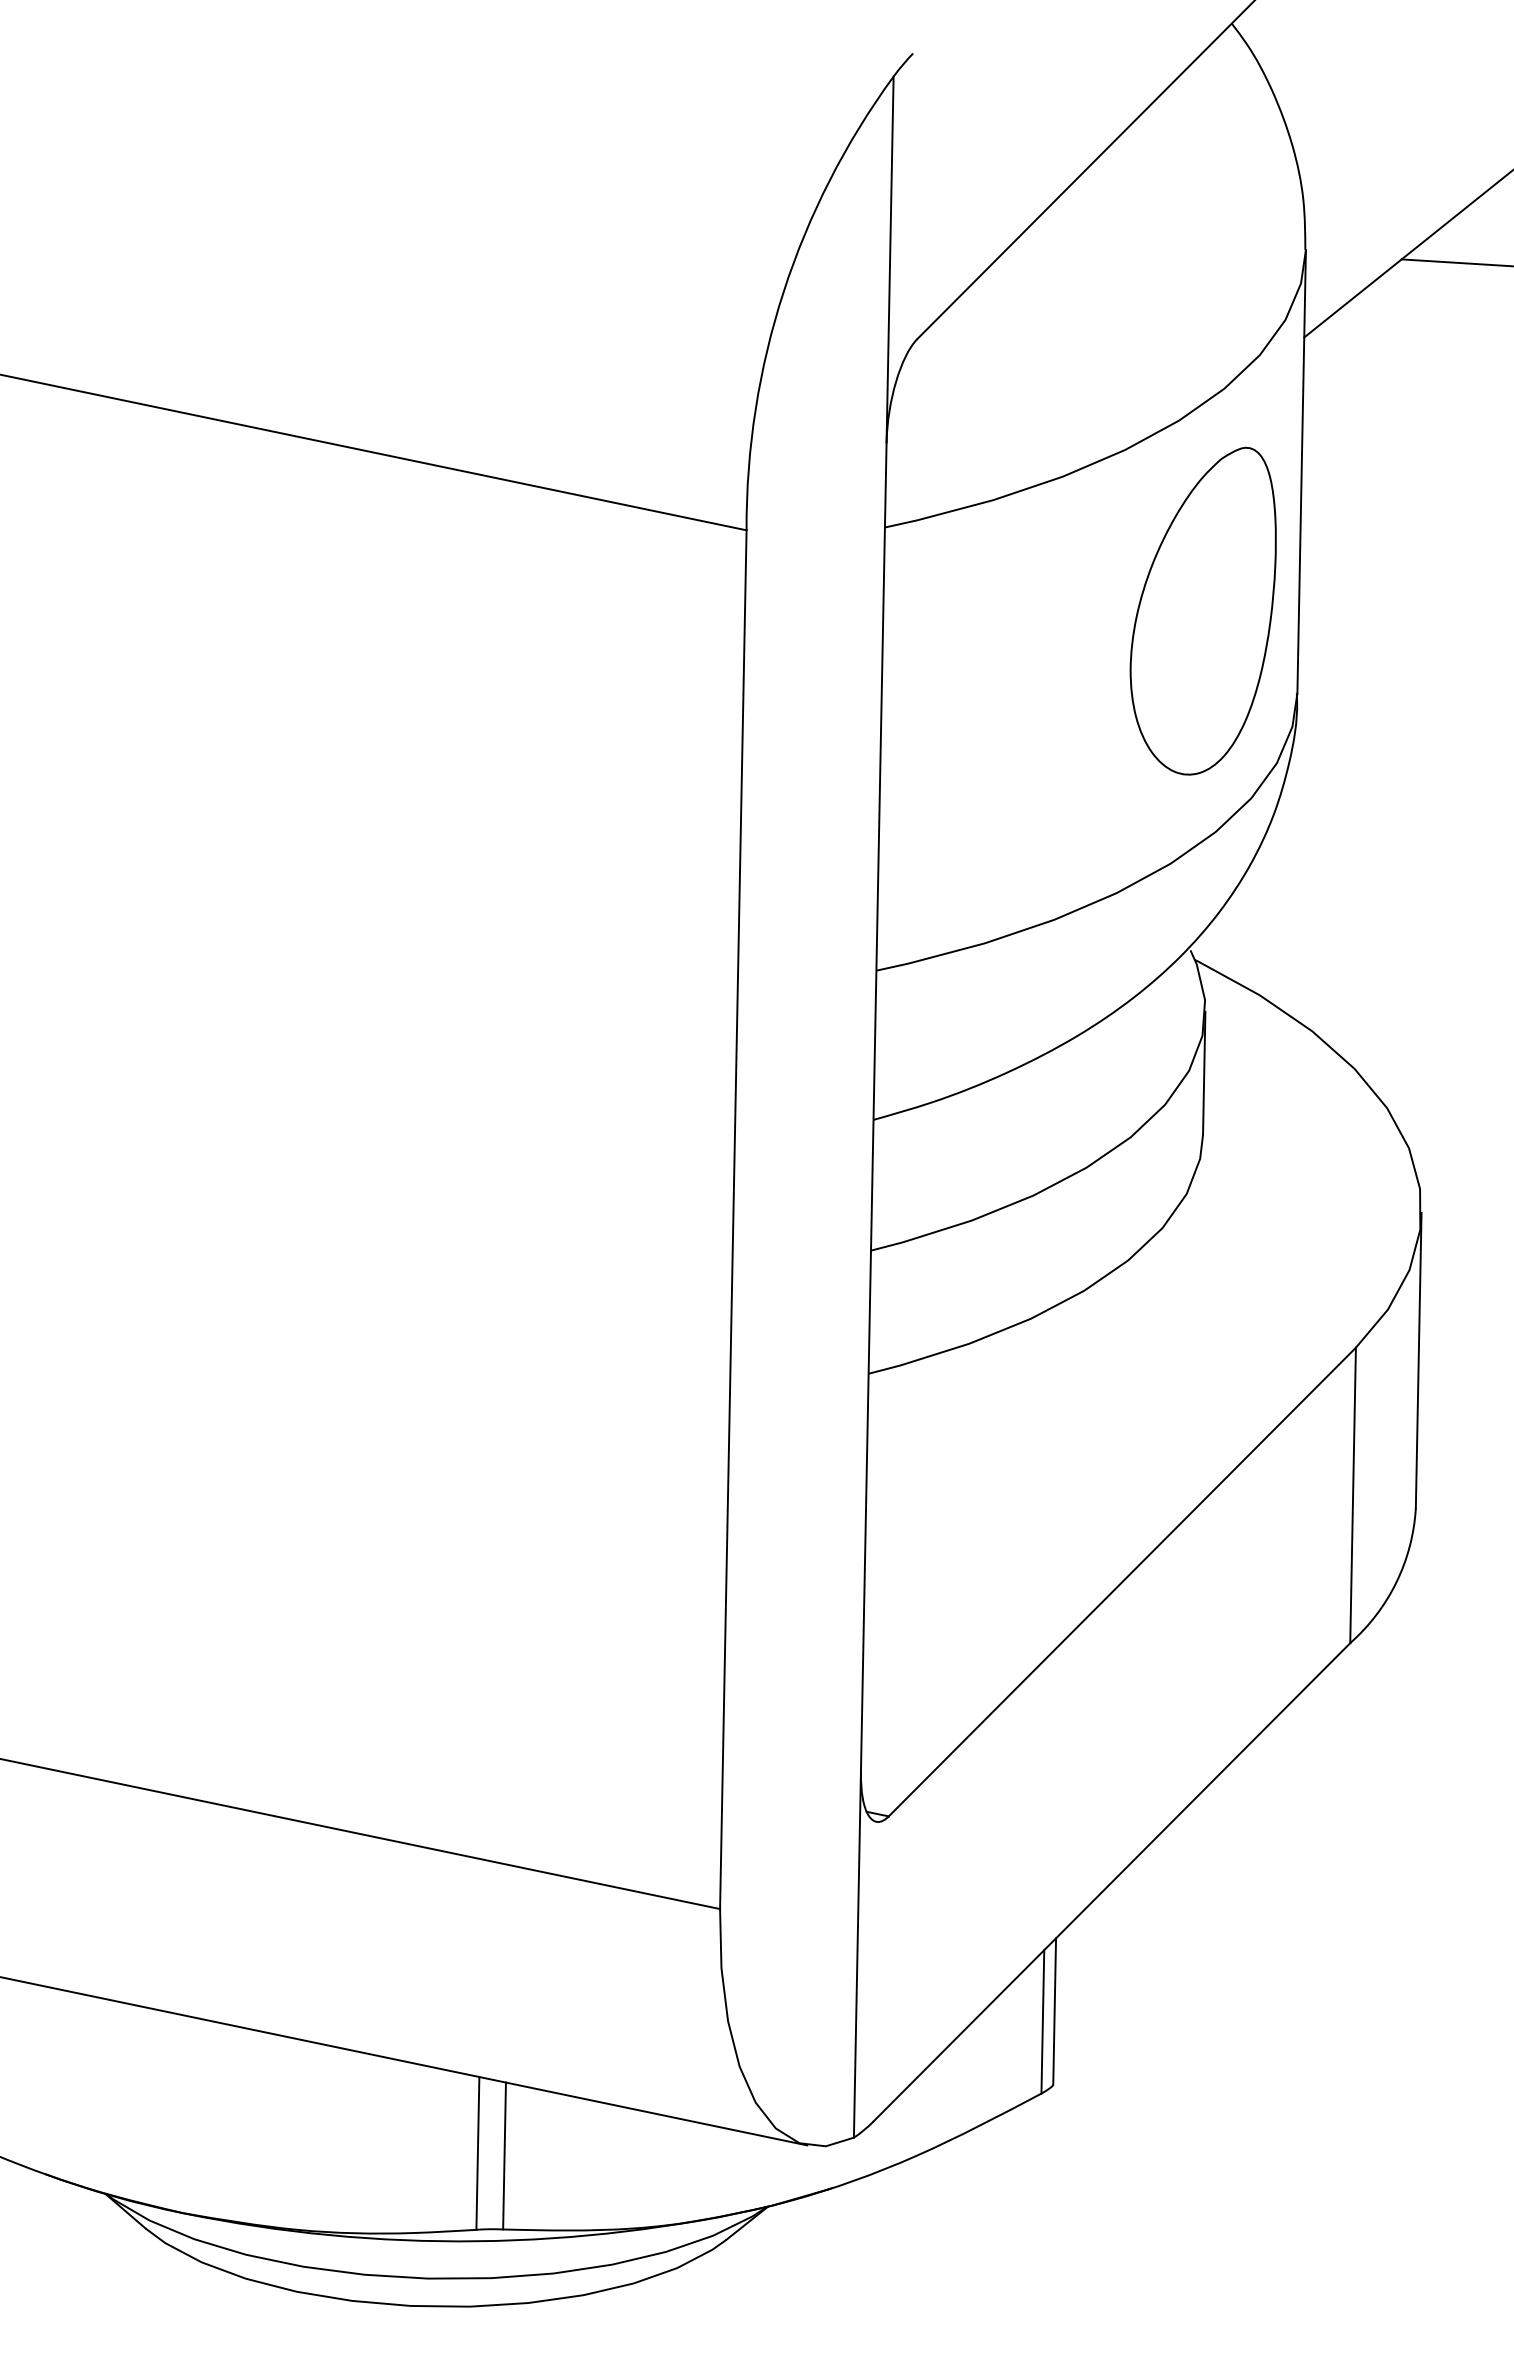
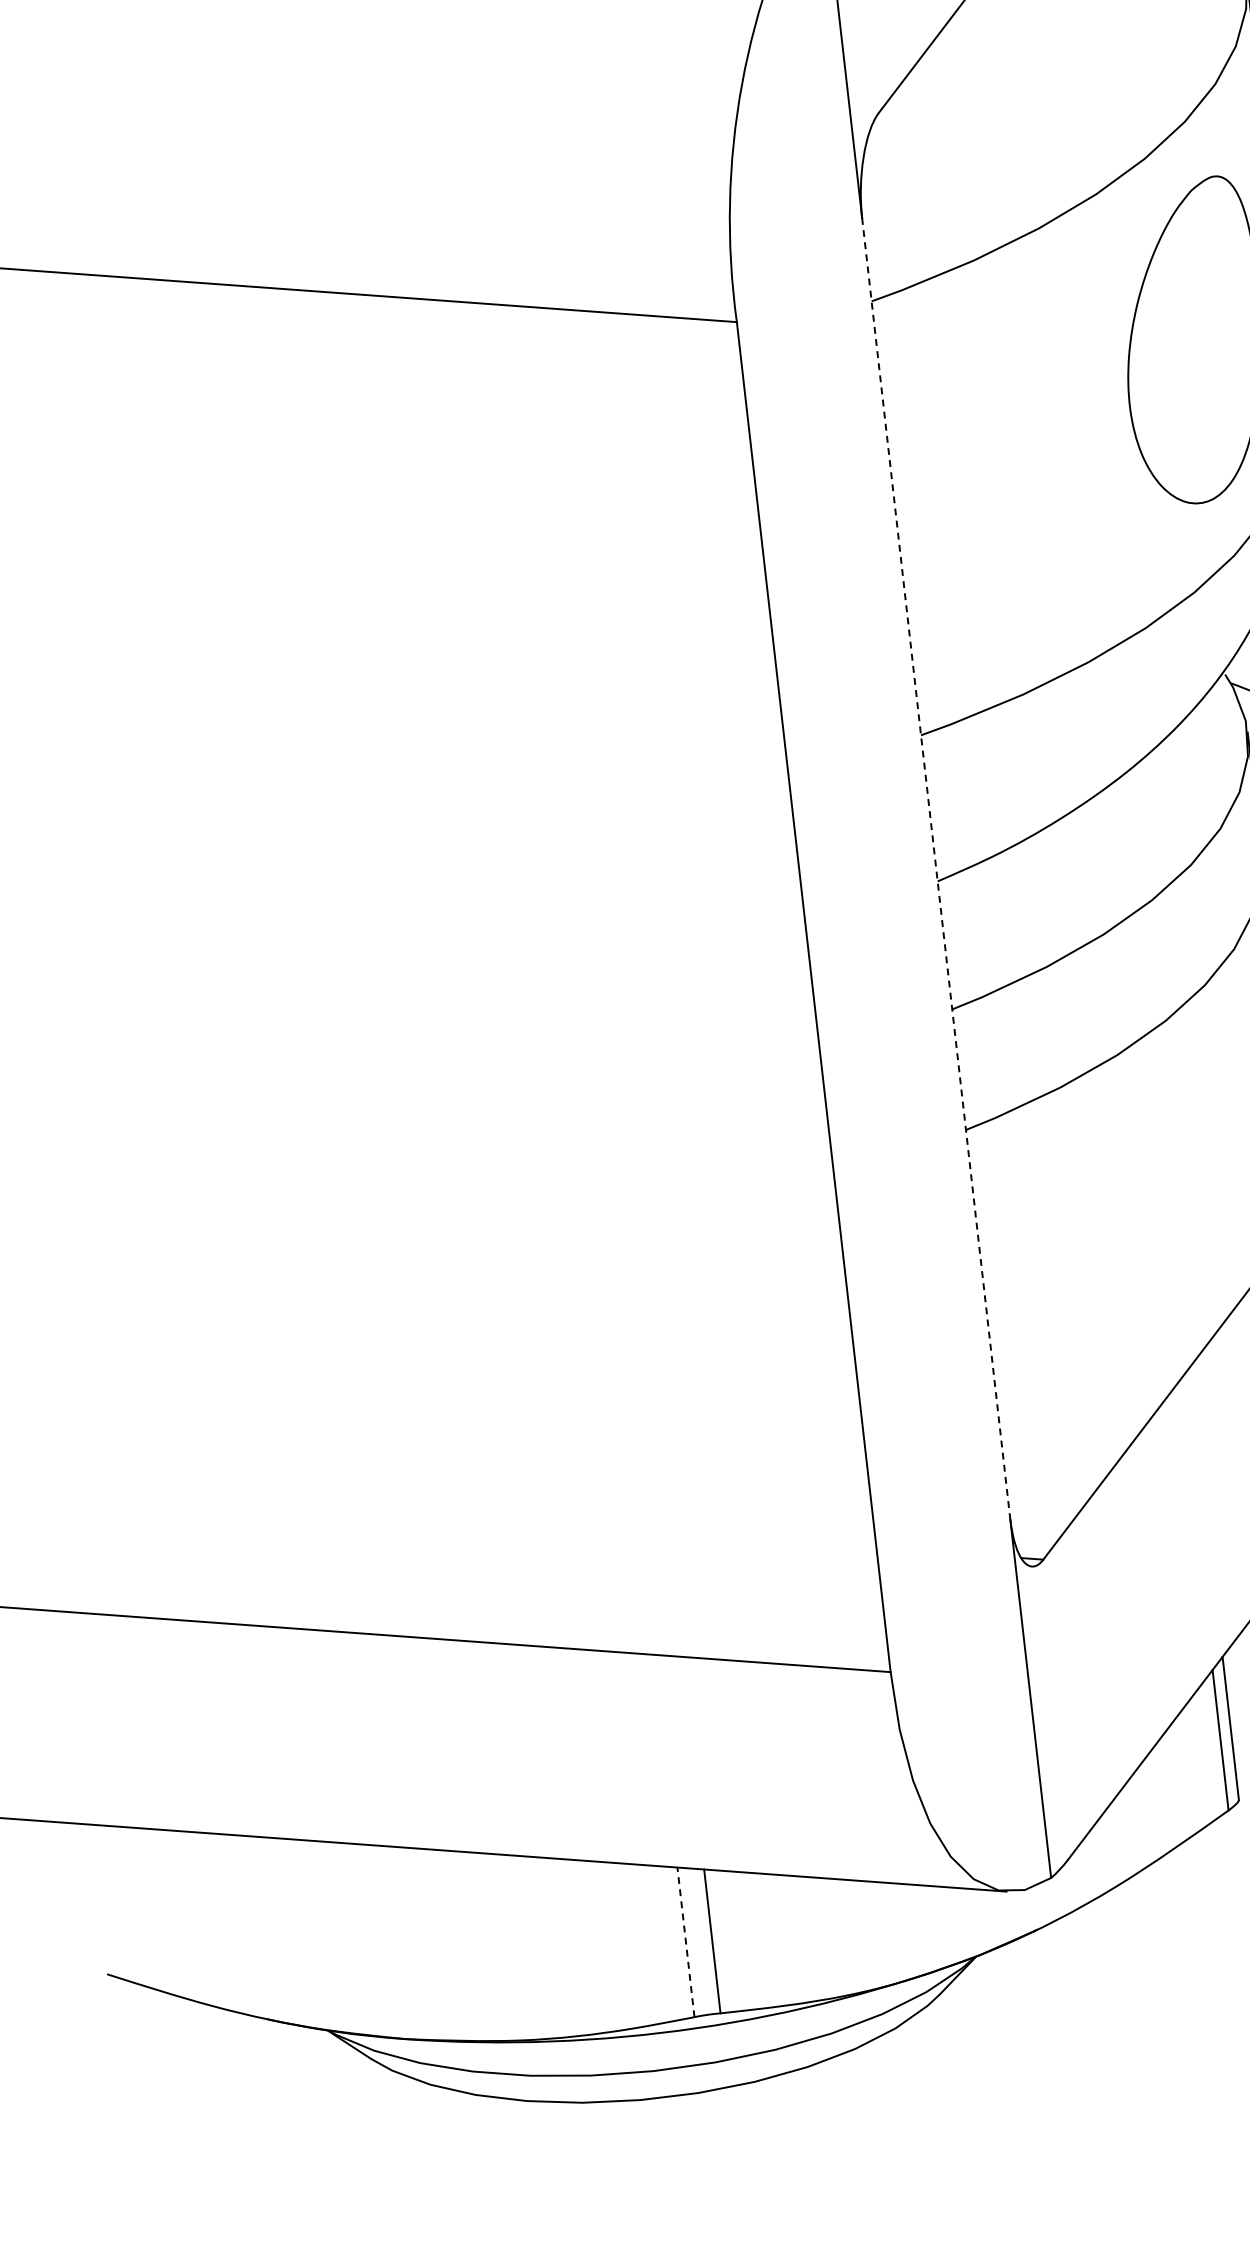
line: (873, 1107) -> (936, 869), solid -> dashed
line: (477, 2152) -> (685, 1941), solid -> dashed

